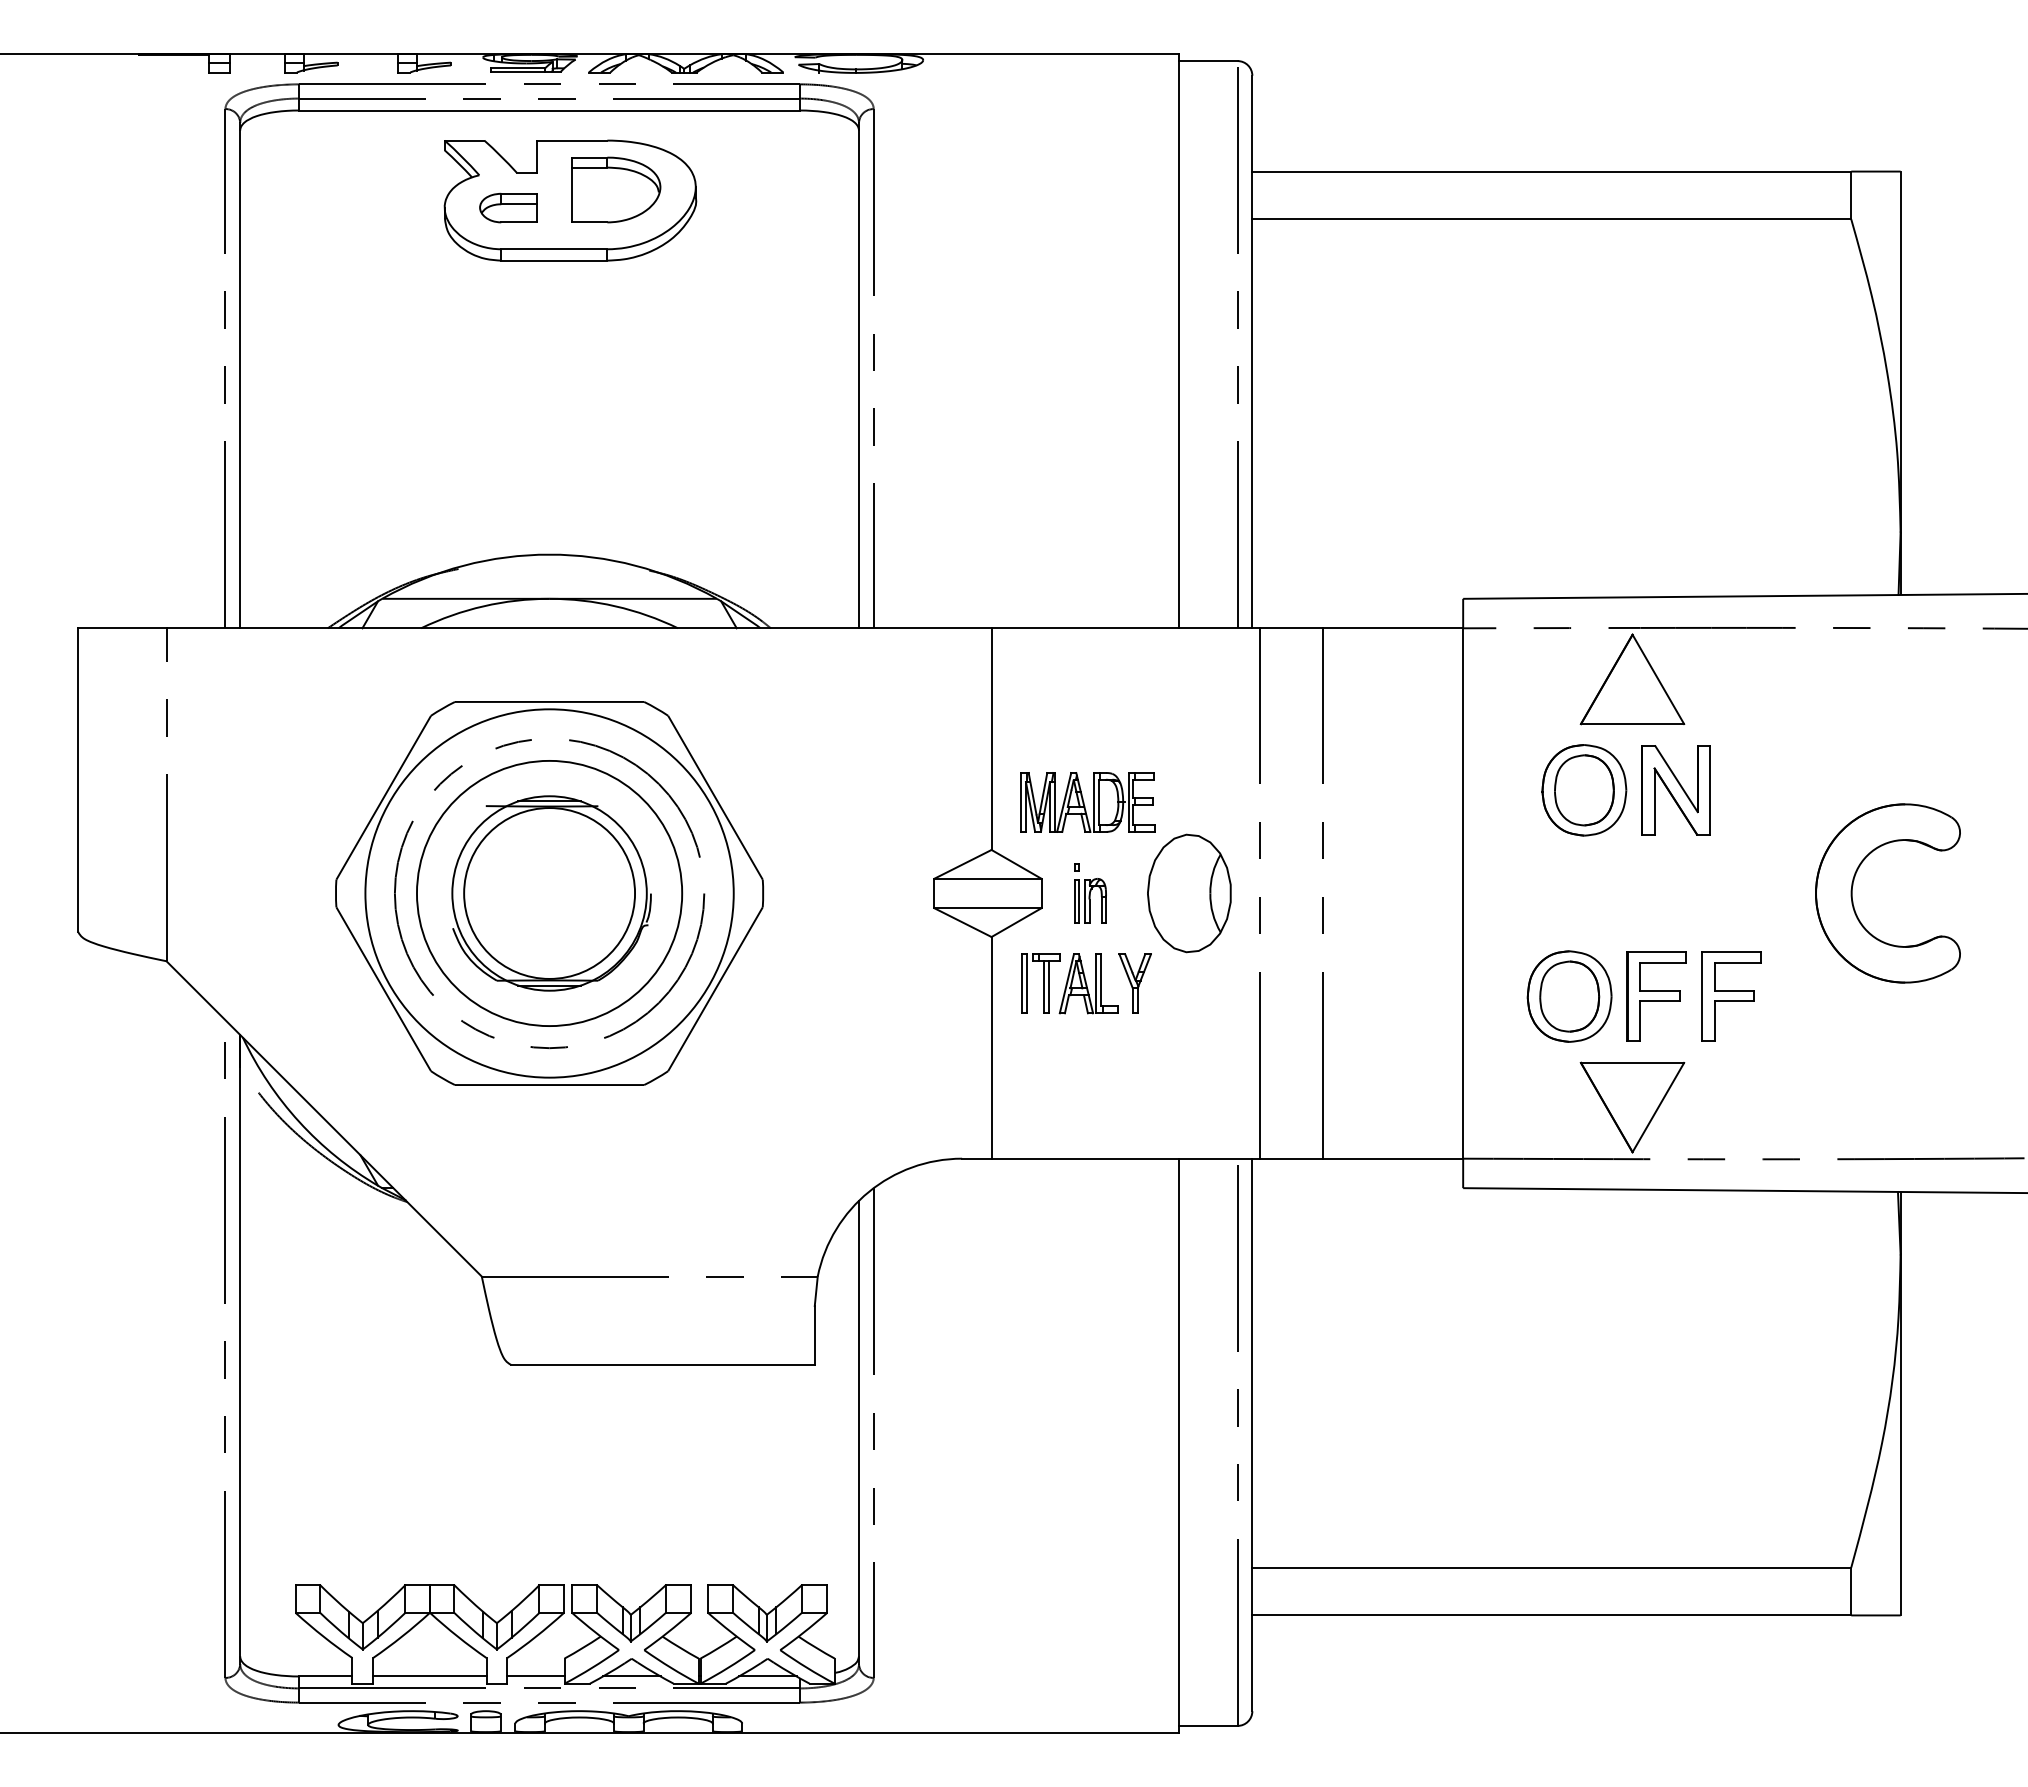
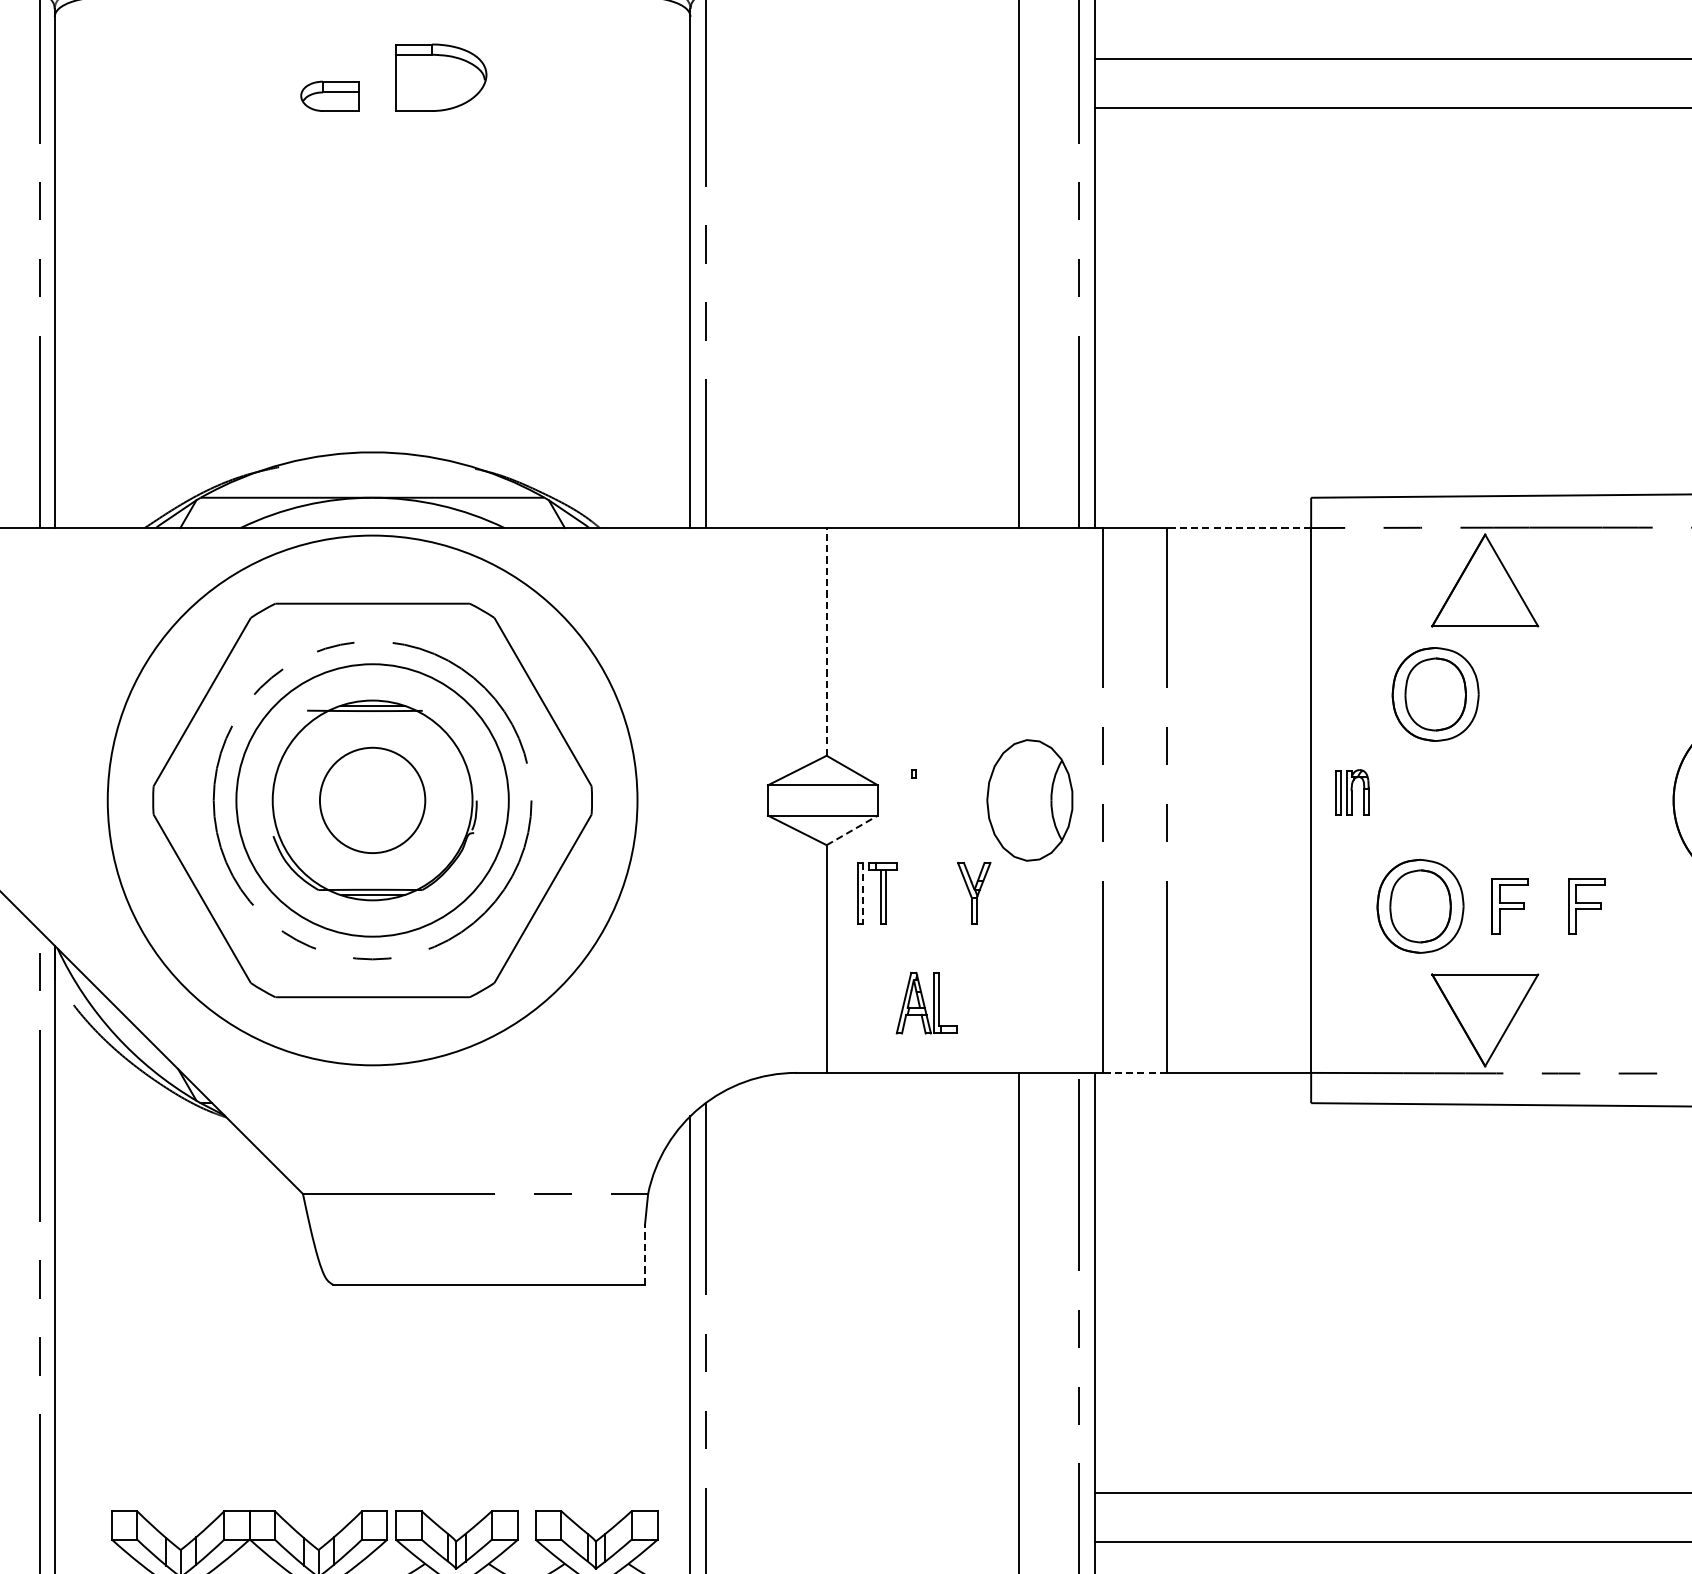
part: (570, 200) -> (394, 88), removed
line: (1392, 628) -> (1238, 528), solid -> dashed
line: (991, 739) -> (826, 642), solid -> dashed
part: (1675, 790) -> (1529, 694), removed
part: (1087, 802) -> (925, 706), removed
circle: (549, 893) -> (372, 800), size x0.6
circle: (549, 893) -> (372, 800), size x1.4
part: (1090, 900) -> (1352, 792), moved
line: (1016, 922) -> (852, 830), solid -> dashed
part: (1088, 983) -> (926, 1002), moved
line: (1027, 984) -> (863, 893), solid -> dashed
part: (1656, 996) -> (1509, 906), size x0.6
part: (1731, 996) -> (1586, 906), size x0.6
line: (1291, 1158) -> (1134, 1072), solid -> dashed
line: (814, 1334) -> (644, 1253), solid -> dashed

